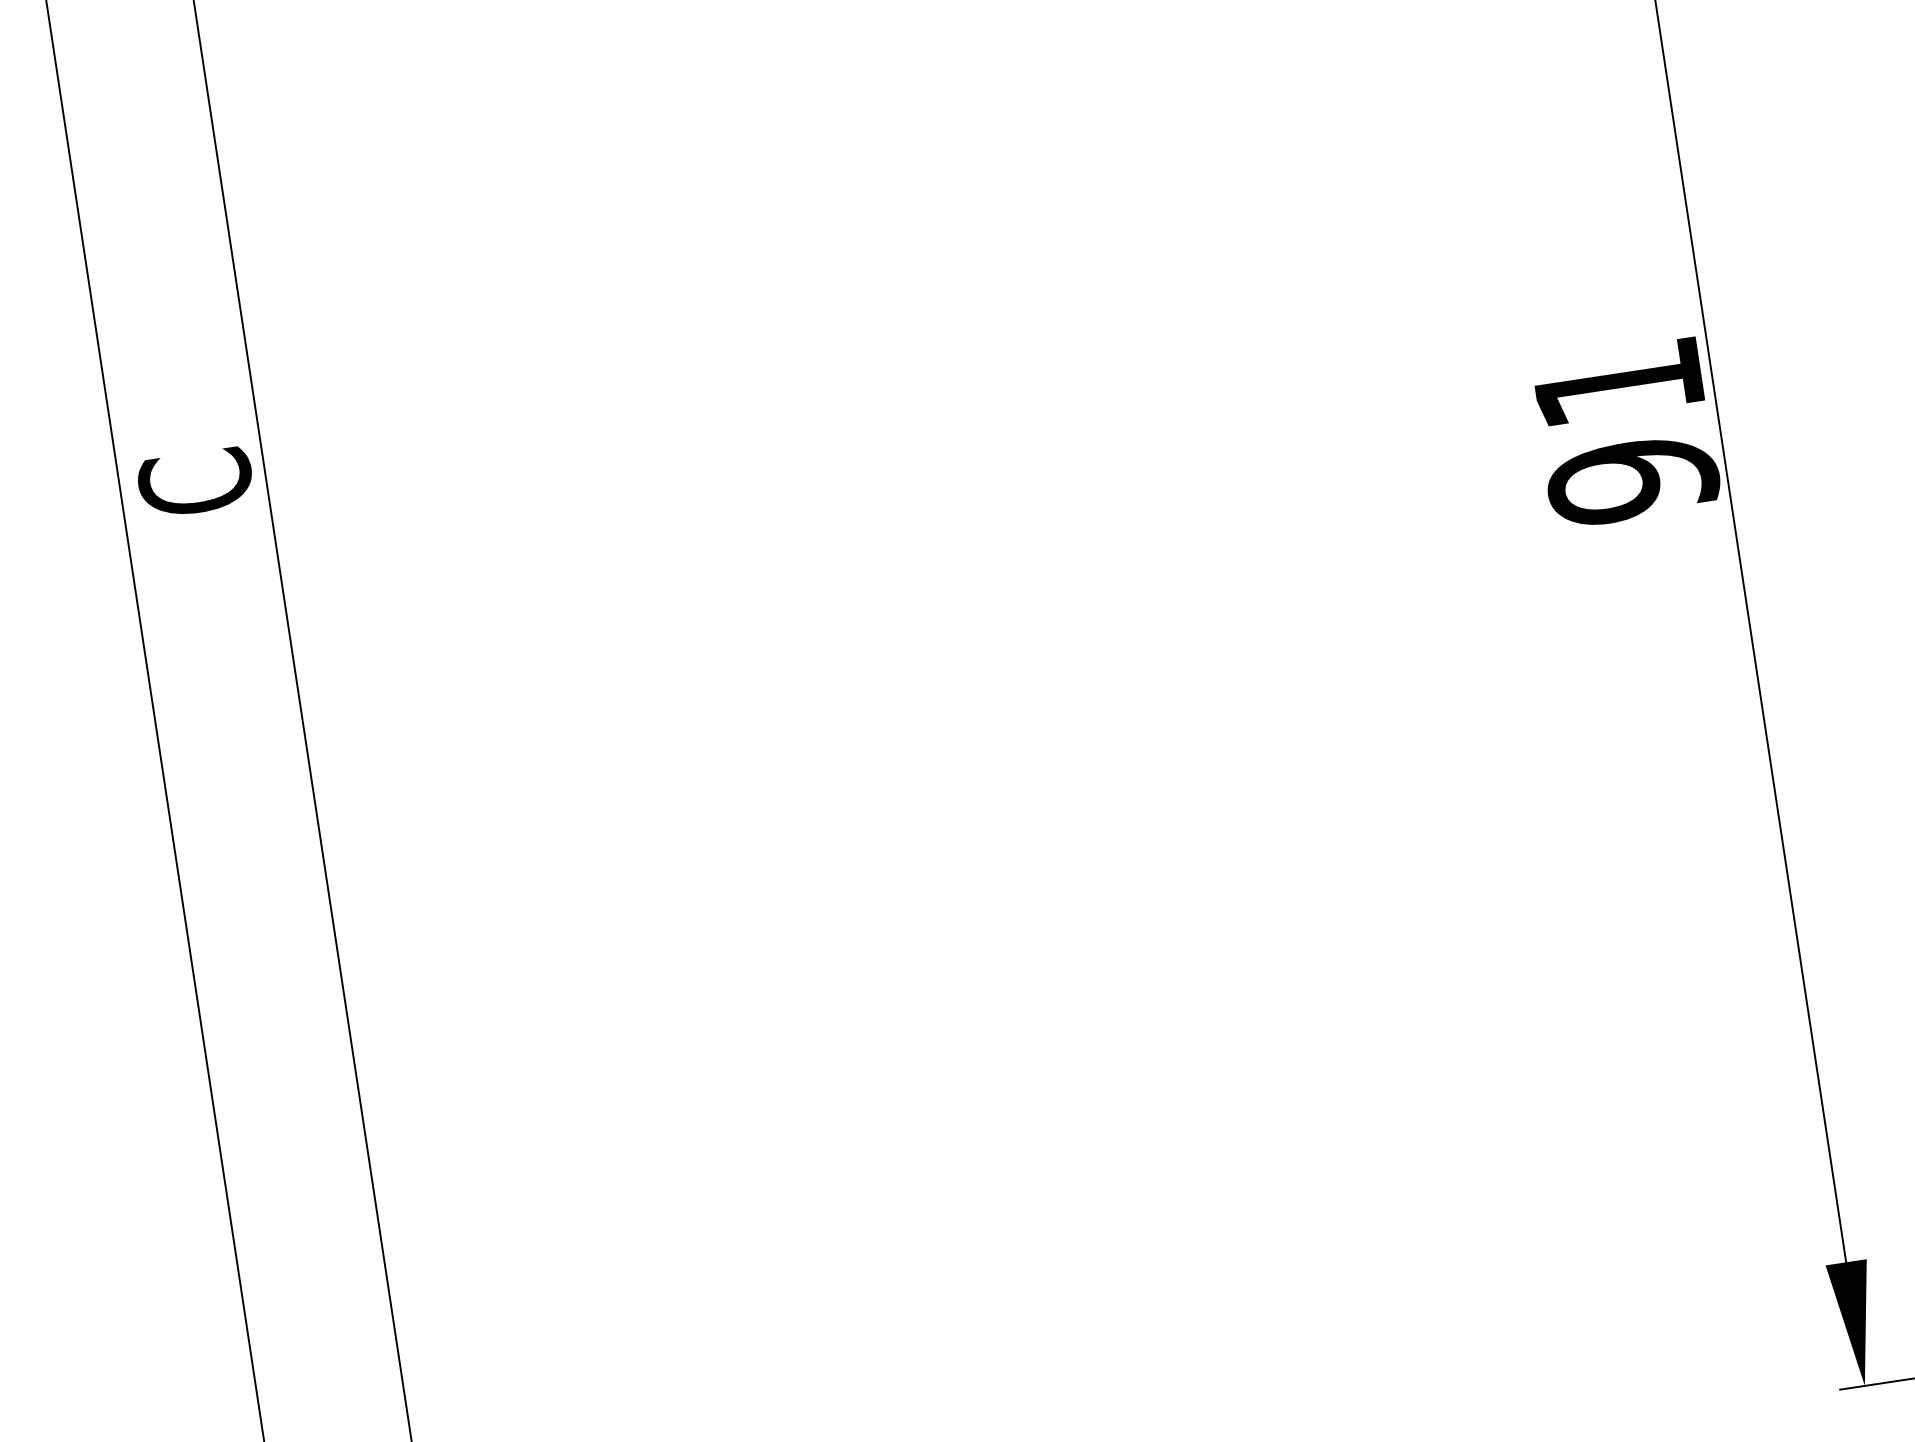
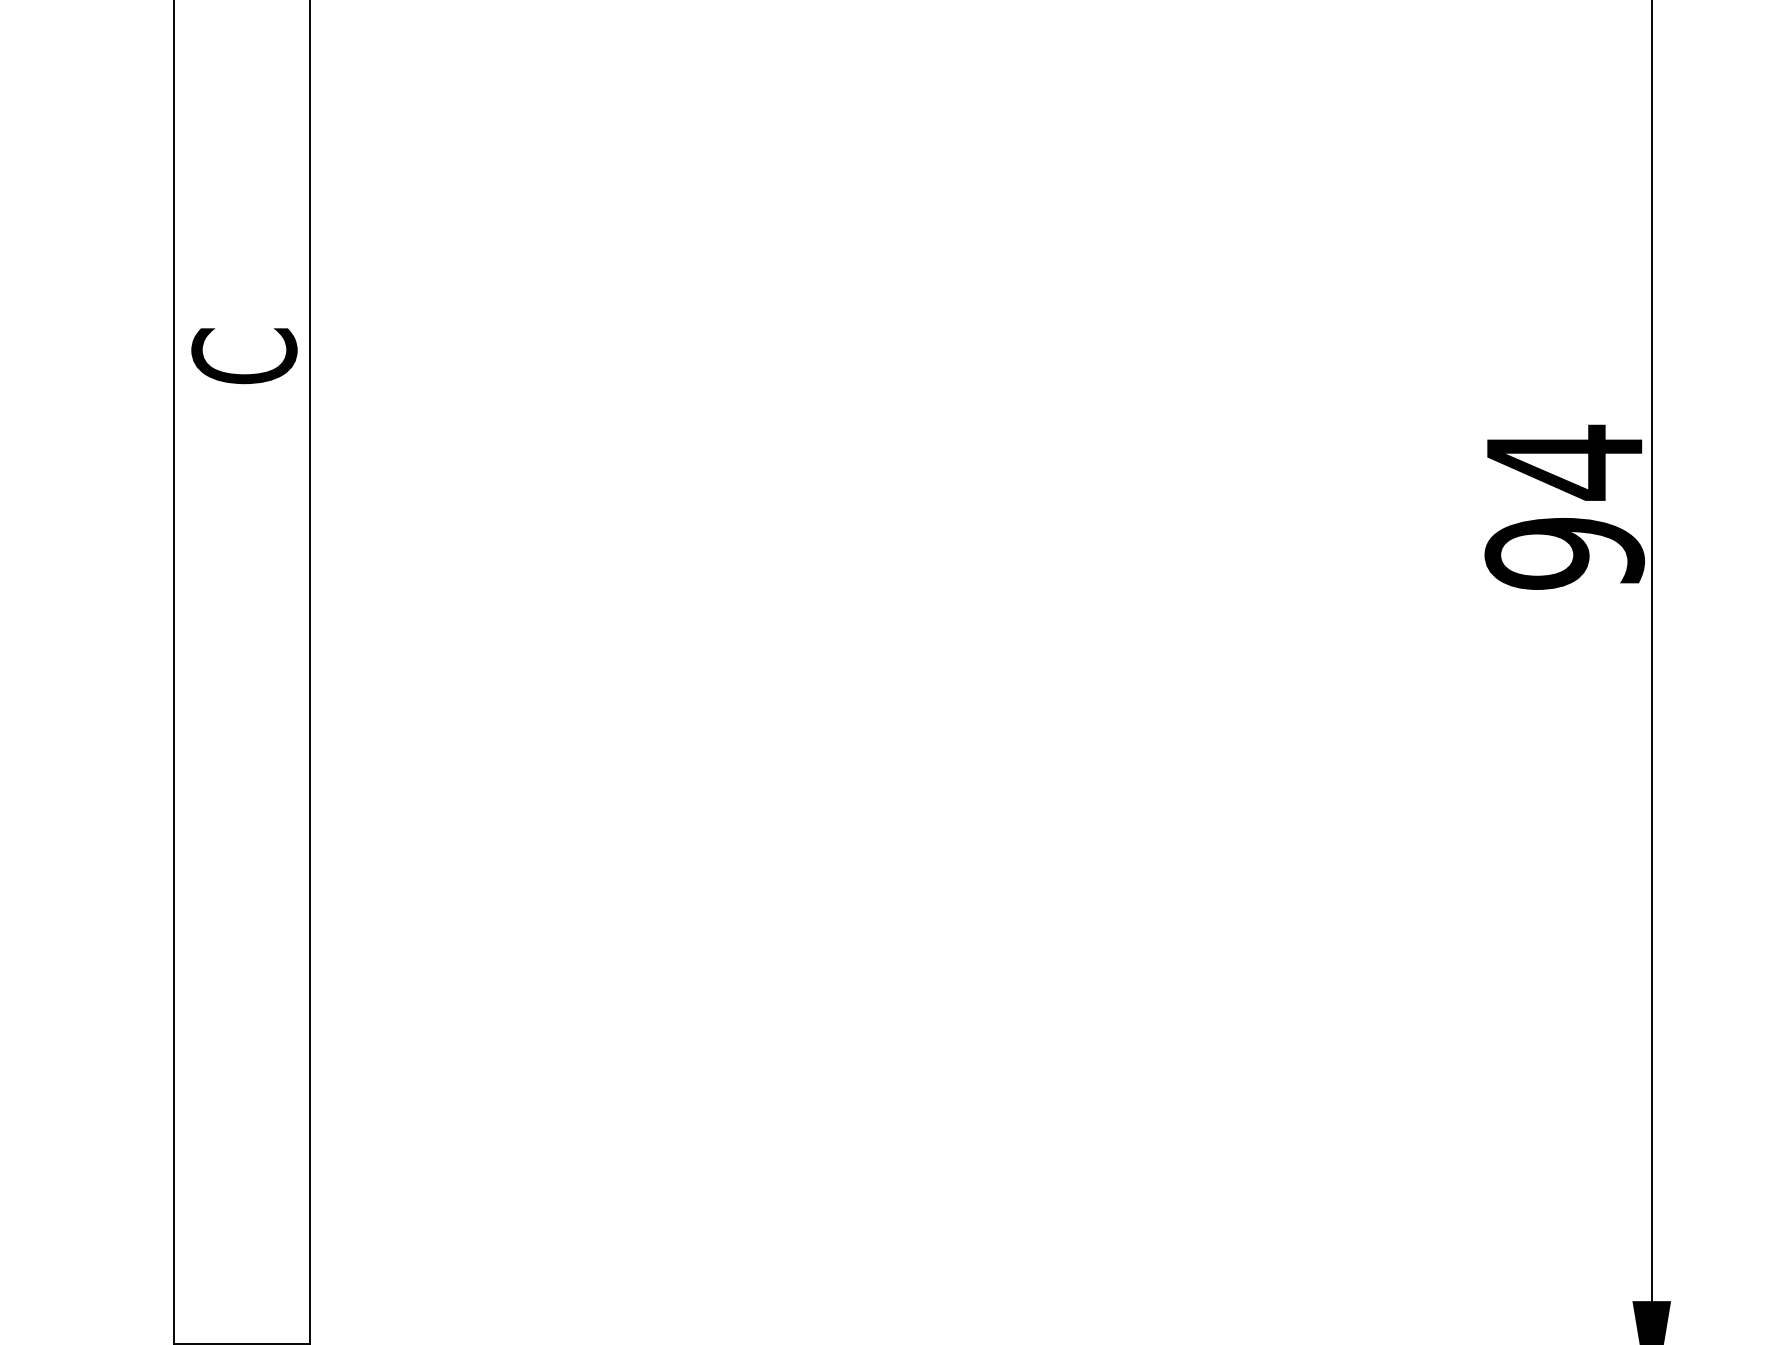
text: (1618, 383) -> (1564, 462), 91 -> 94

